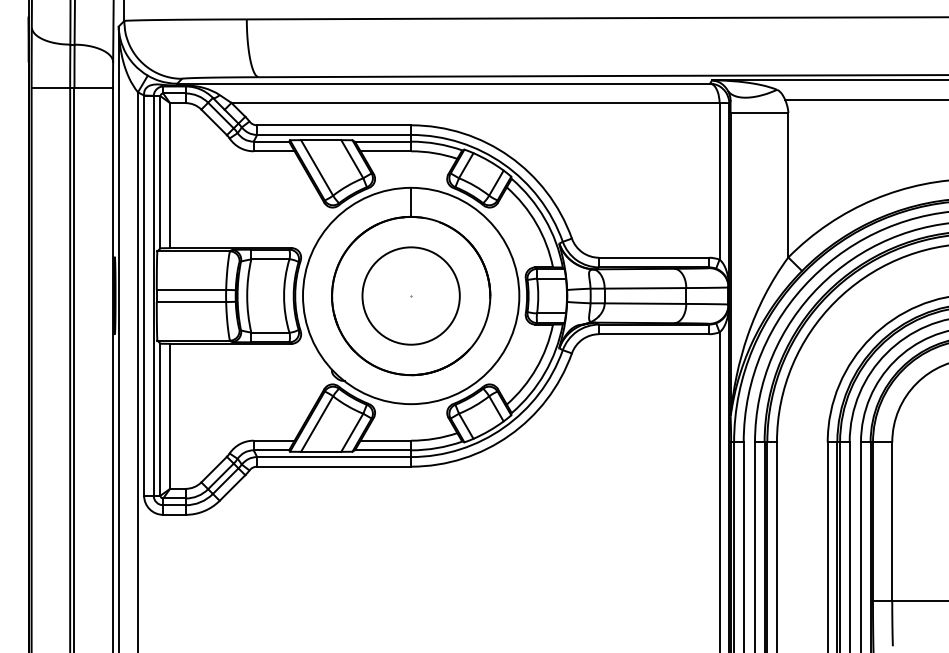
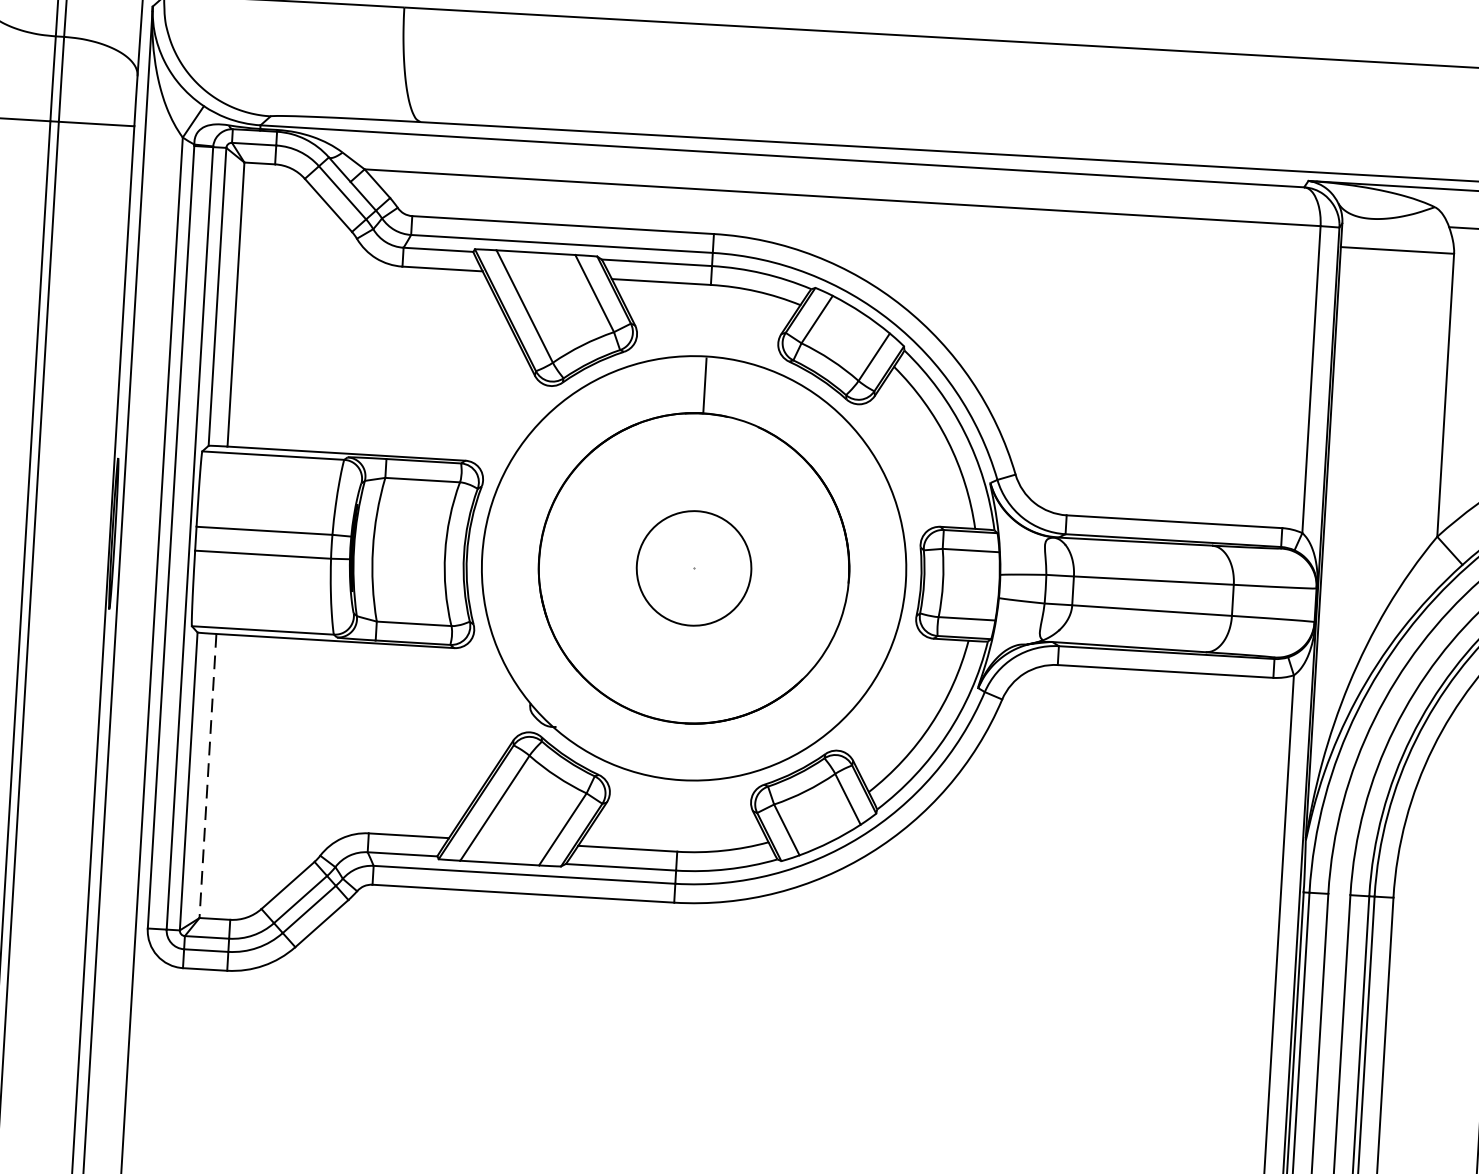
circle: (410, 295) -> (692, 567), size x0.6
line: (170, 416) -> (208, 776), solid -> dashed

